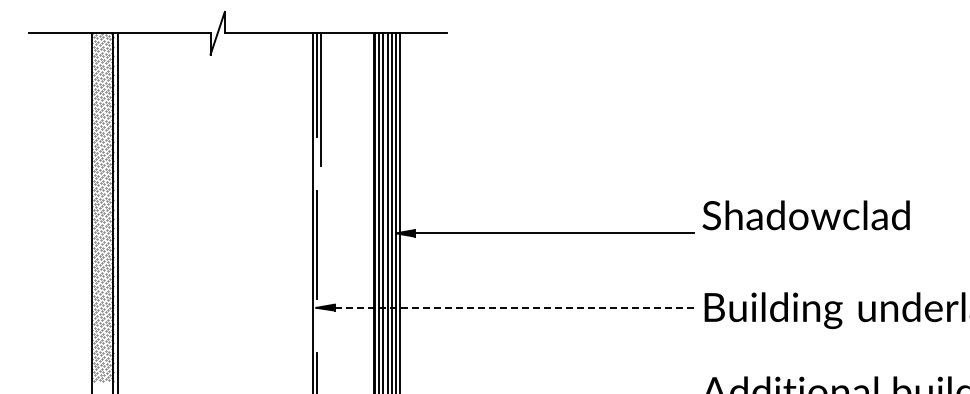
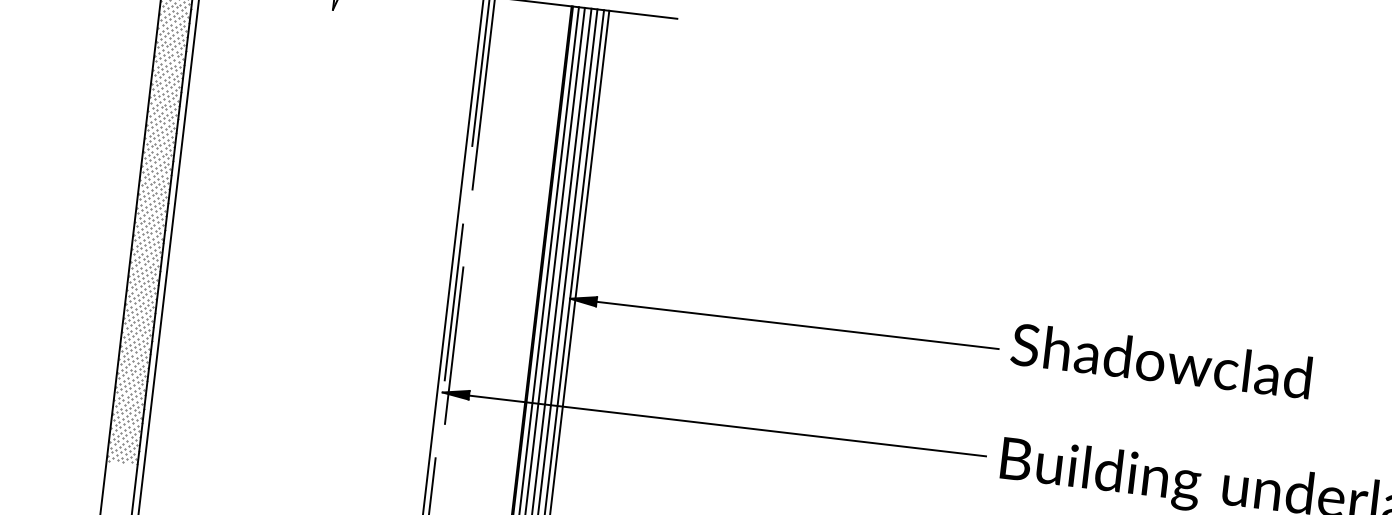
text: (805, 215) -> (1160, 360), moved
line: (320, 274) -> (454, 345), added
line: (513, 307) -> (726, 425), dashed -> solid

